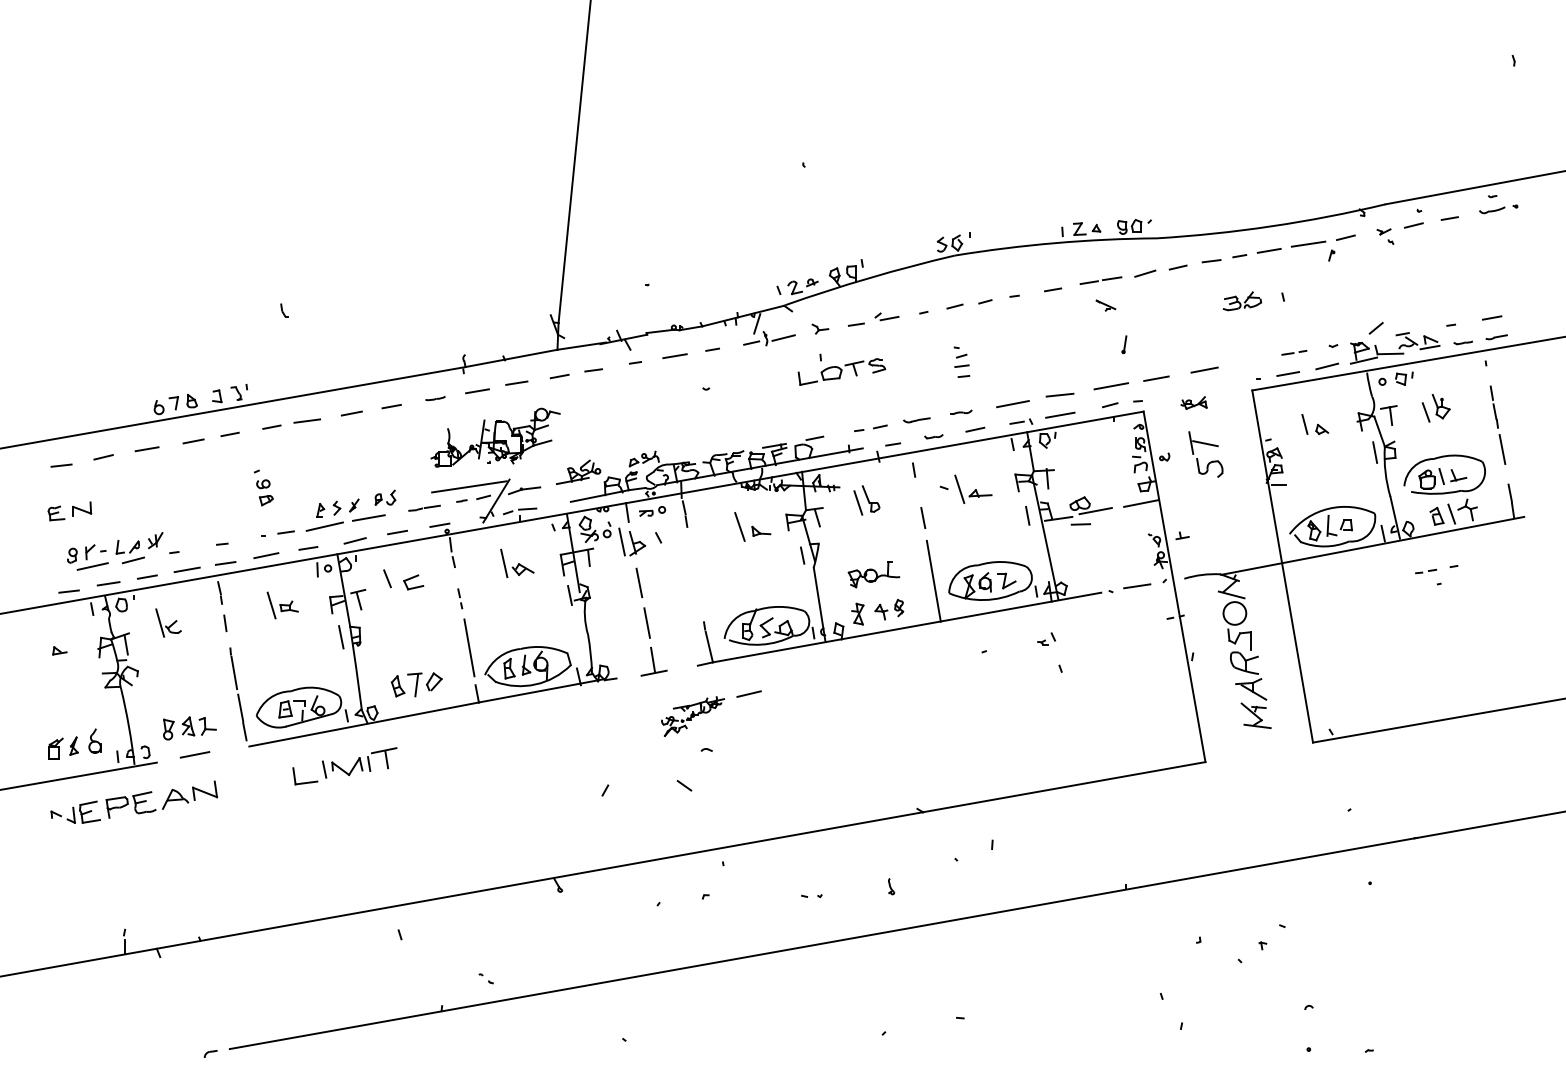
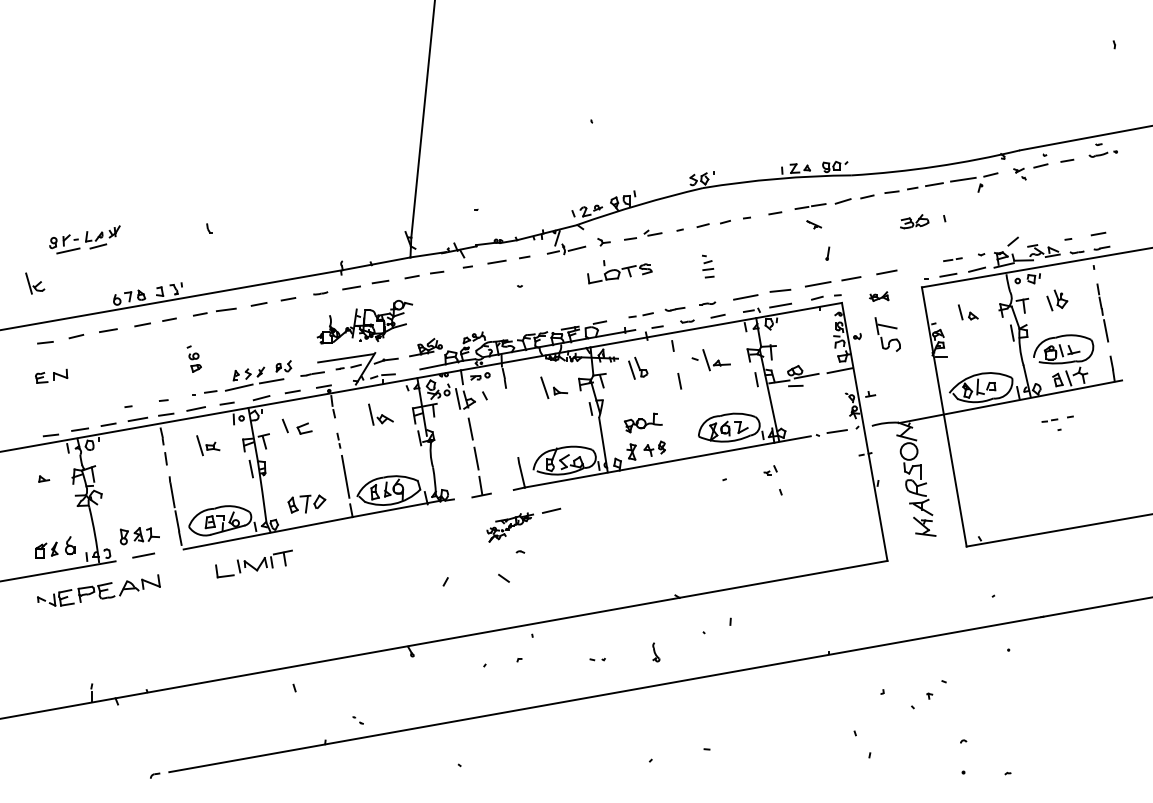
part: (114, 550) -> (84, 239), moved
line: (933, 580) -> (687, 427), removed
part: (168, 622) -> (35, 283), moved
part: (891, 886) -> (656, 652), size x1.6

